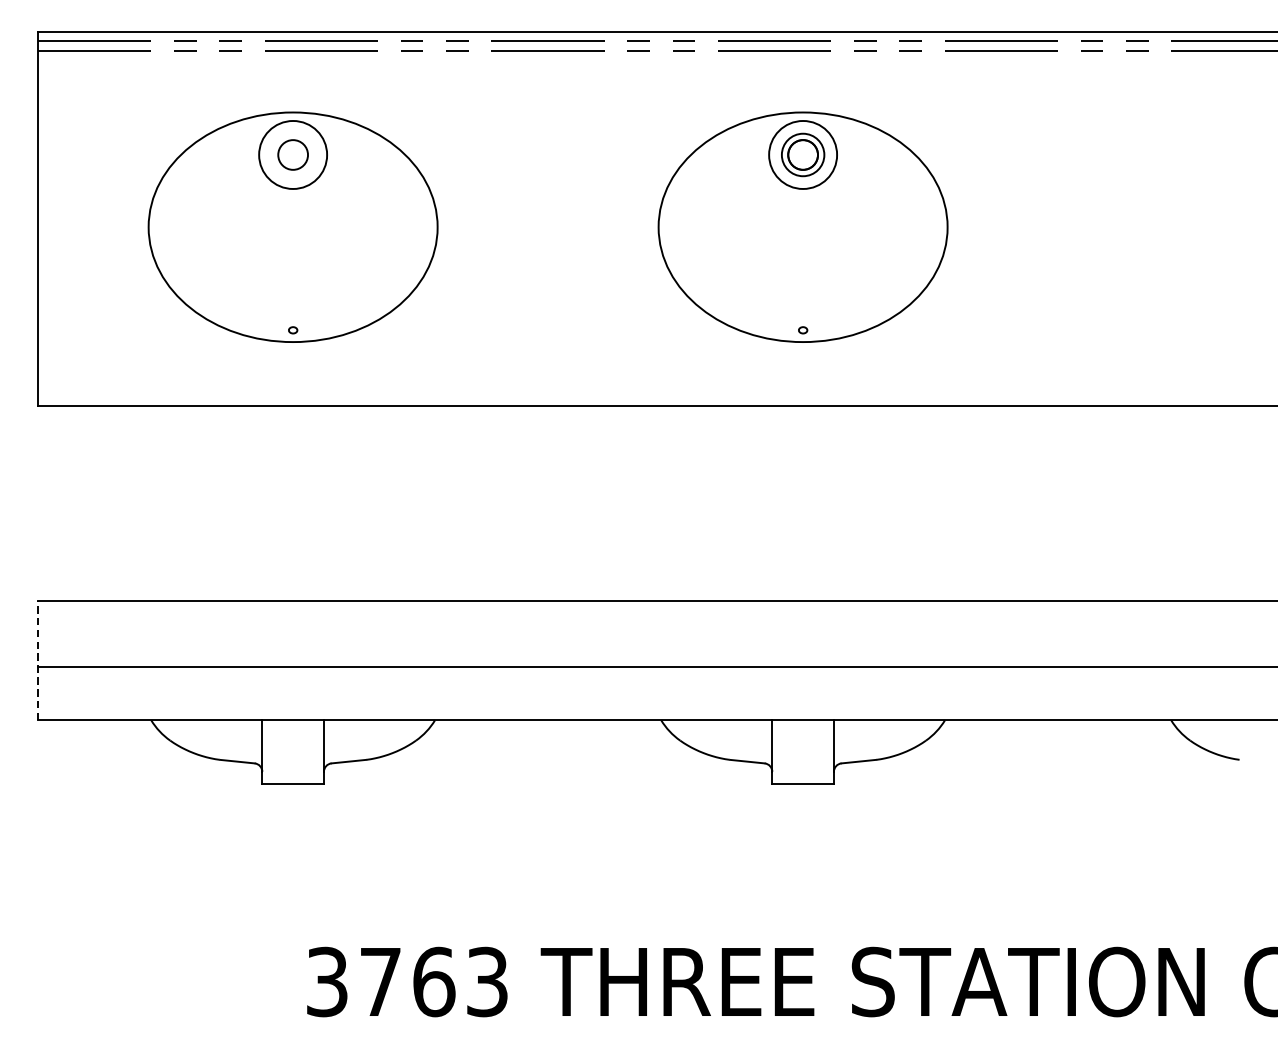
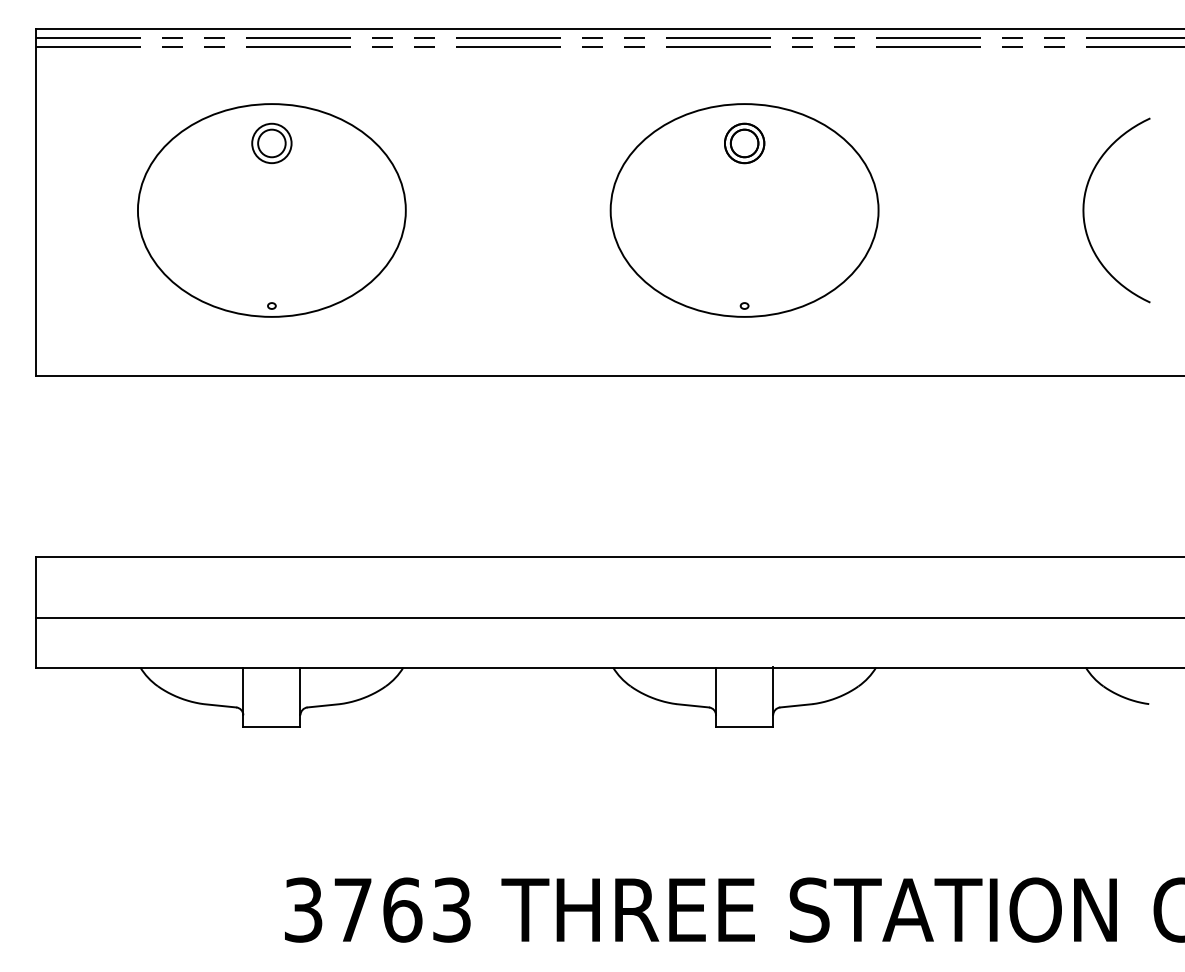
circle: (292, 155) -> (271, 143), size x0.62
circle: (802, 155) -> (744, 143), size x0.62
curve: (1169, 227) -> (1084, 210), added
line: (38, 659) -> (35, 611), dashed -> solid

